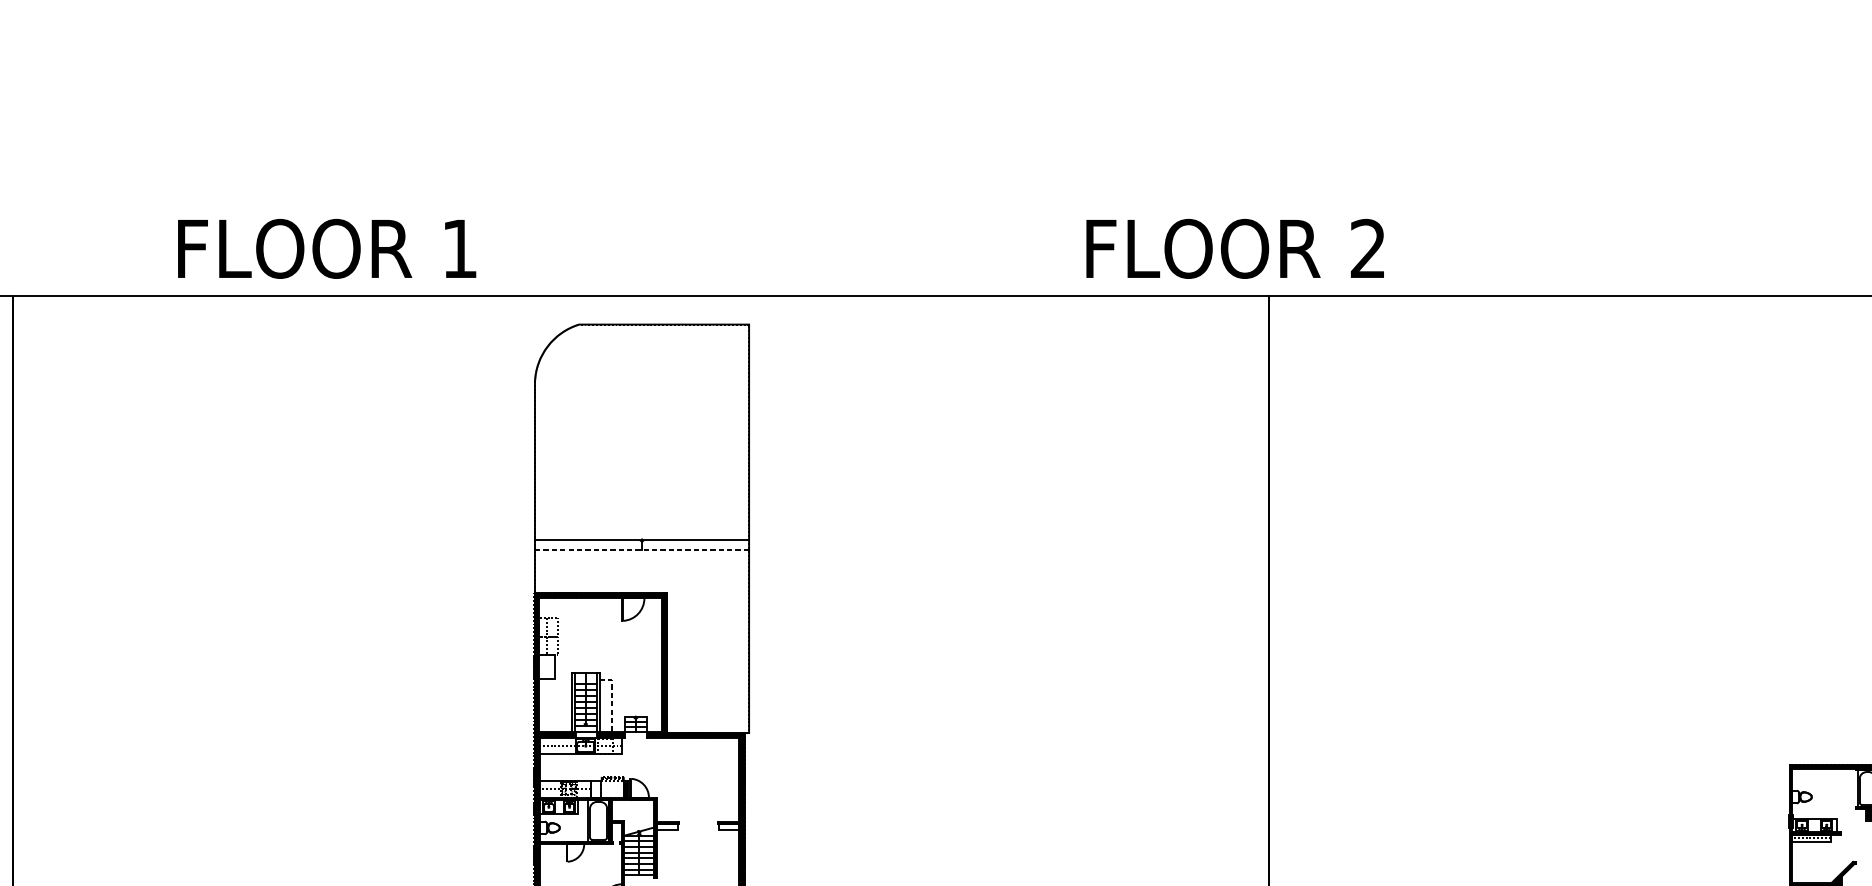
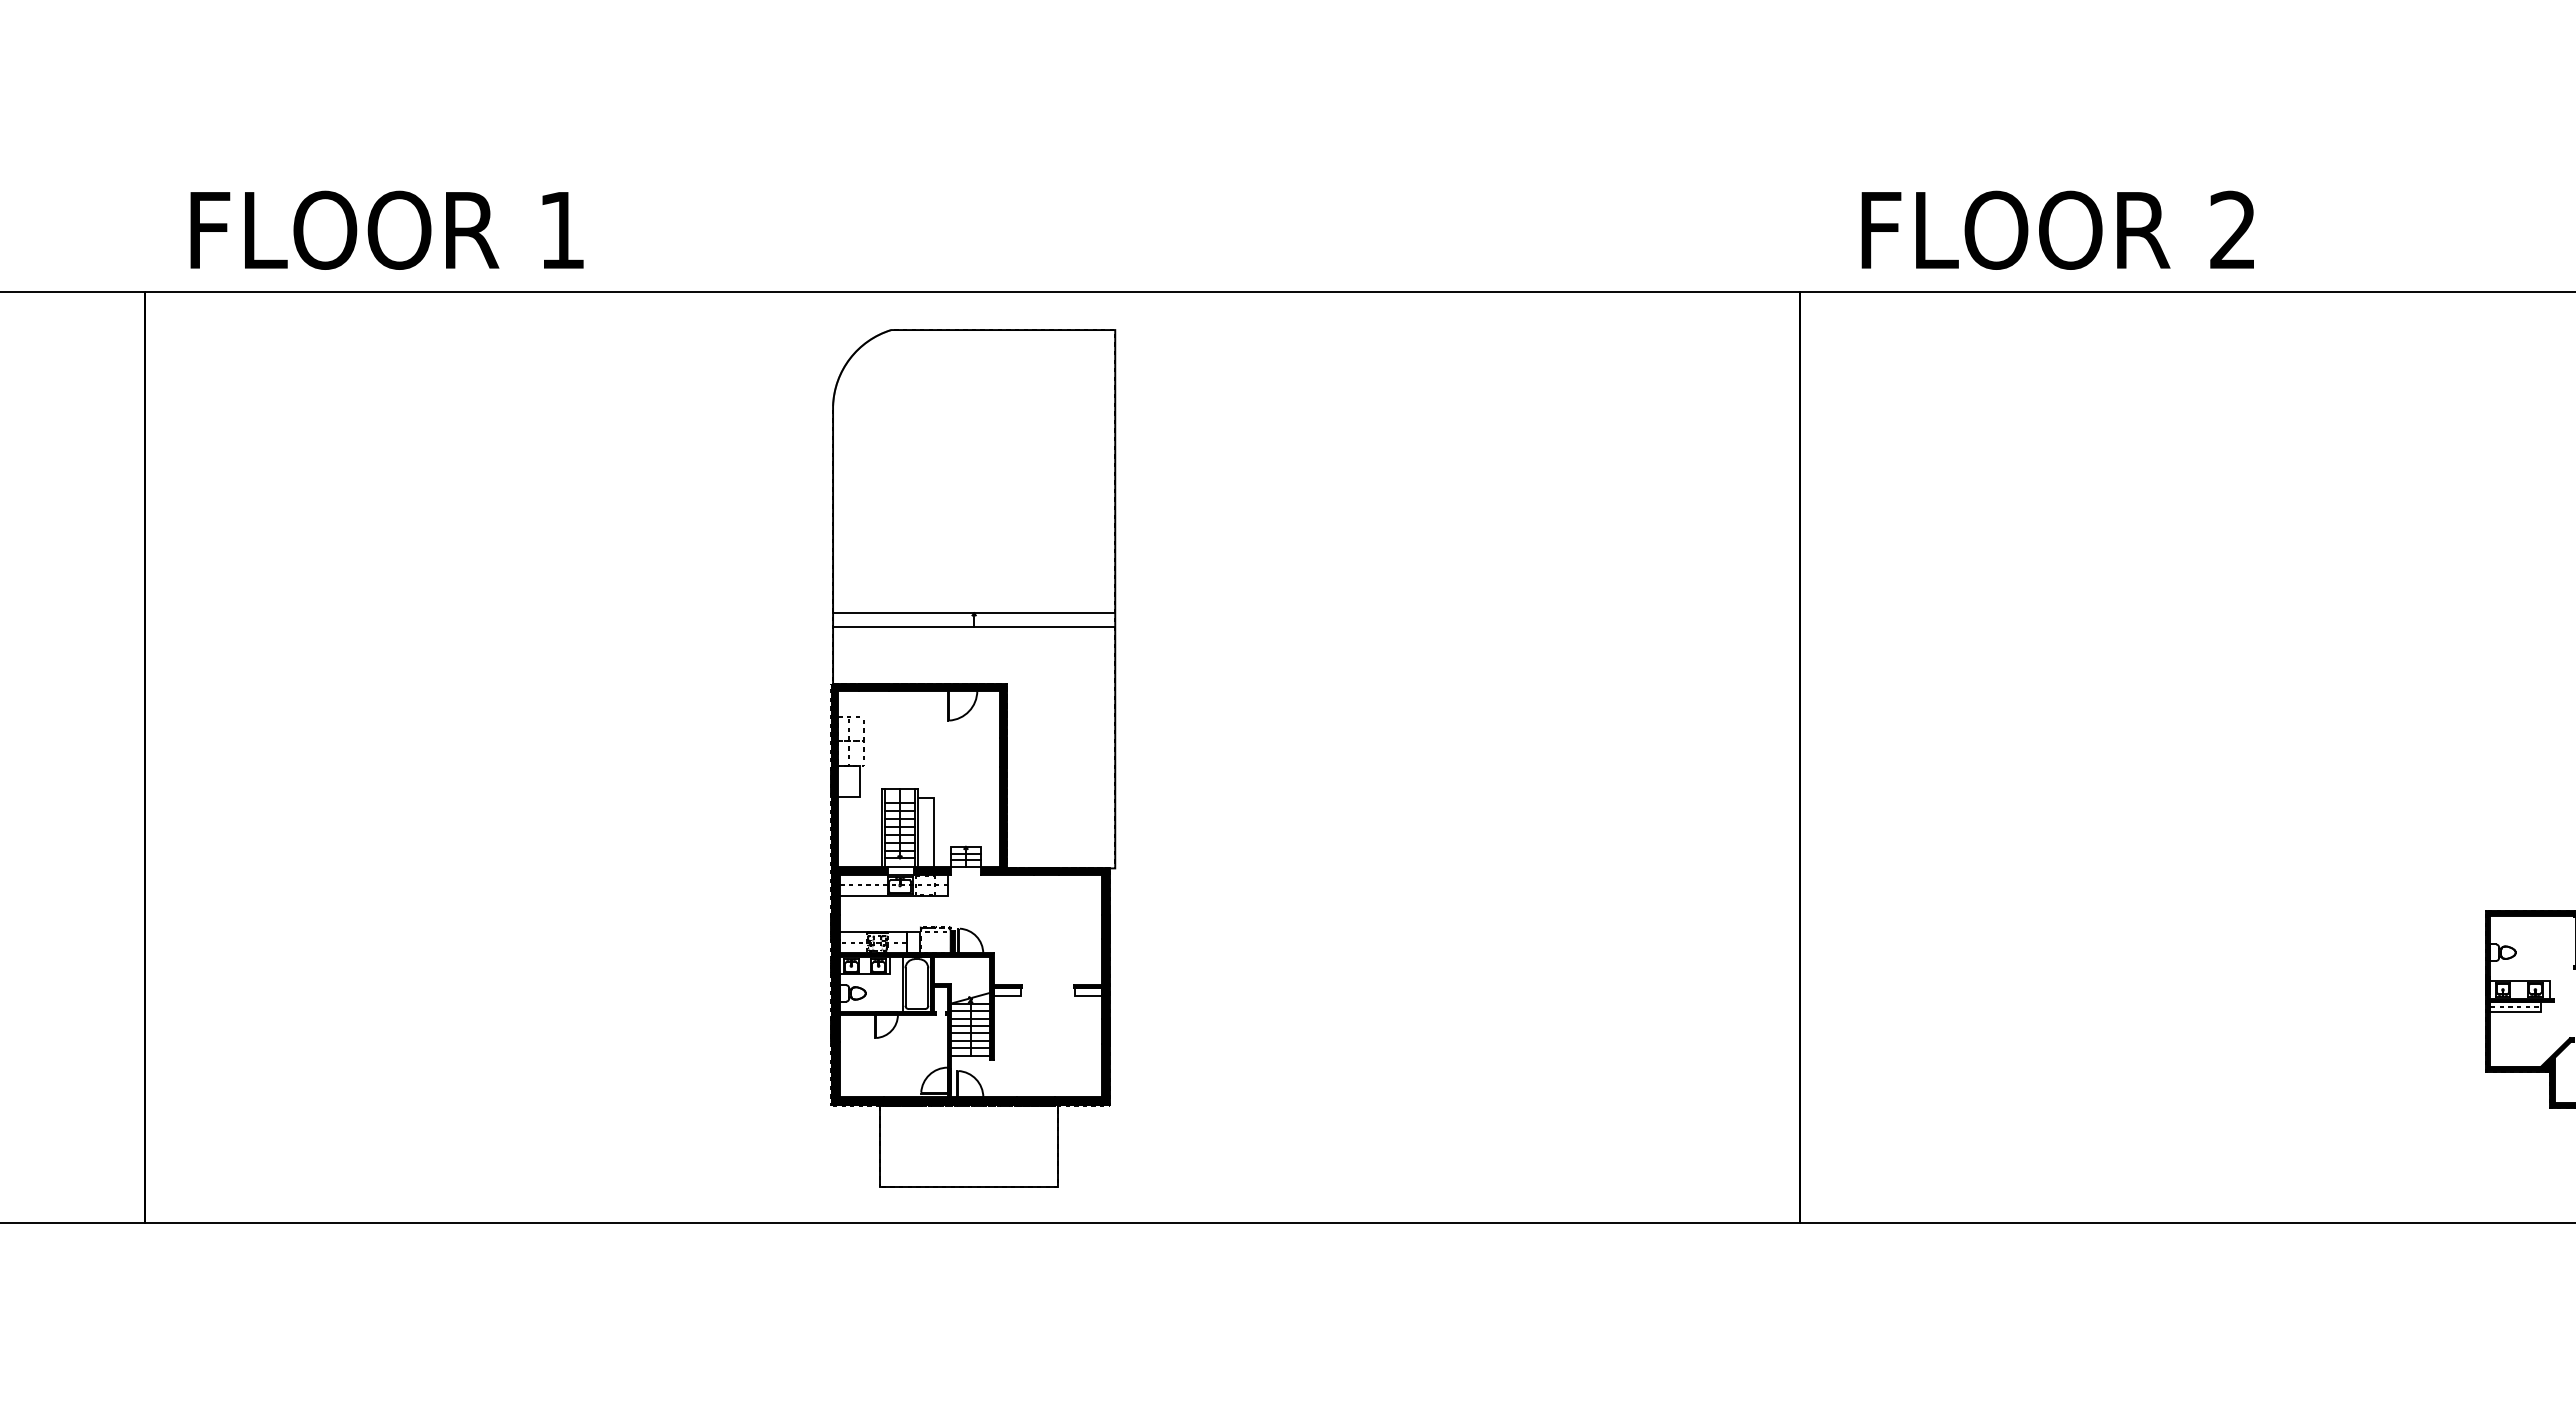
text: (326, 248) -> (386, 229), moved
text: (1234, 248) -> (2057, 229), moved
line: (641, 550) -> (973, 627), dashed -> solid
line: (611, 699) -> (934, 824), dashed -> solid

